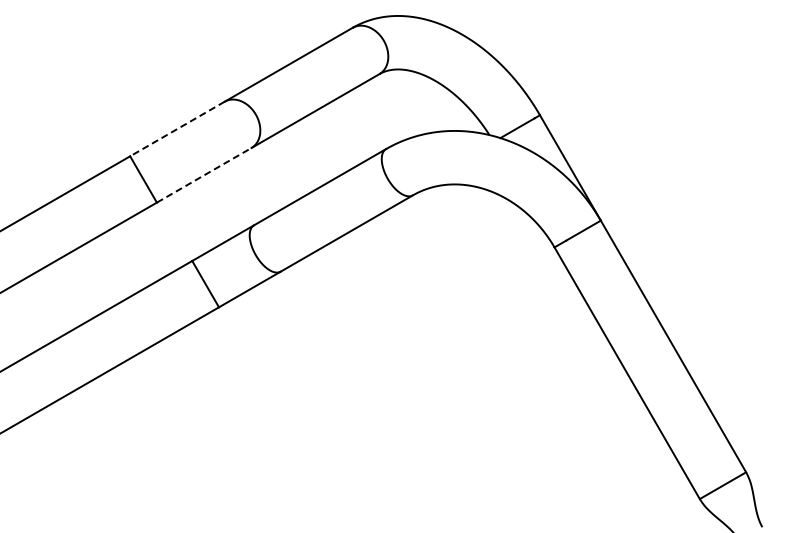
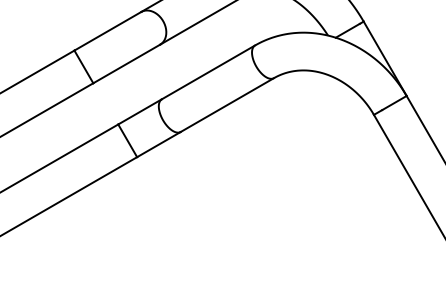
line: (177, 129) -> (107, 31), dashed -> solid
line: (204, 175) -> (126, 64), dashed -> solid

